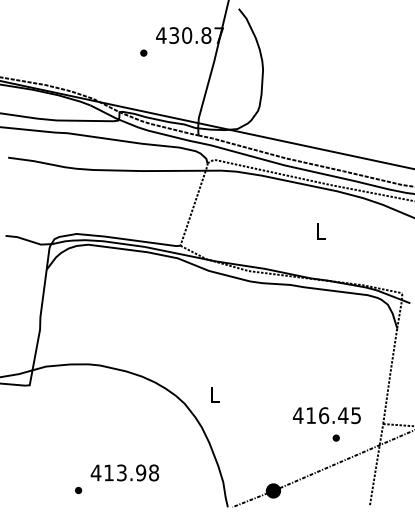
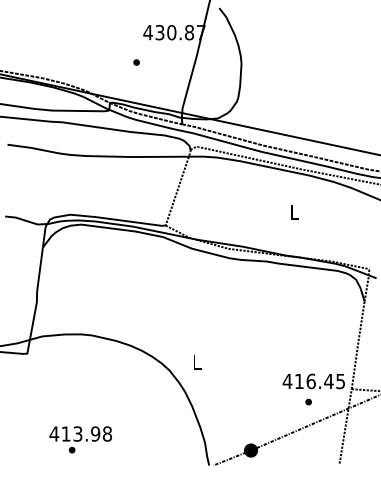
part: (143, 52) -> (136, 61), moved
text: (326, 415) -> (313, 381), moved
text: (124, 472) -> (80, 433), moved

